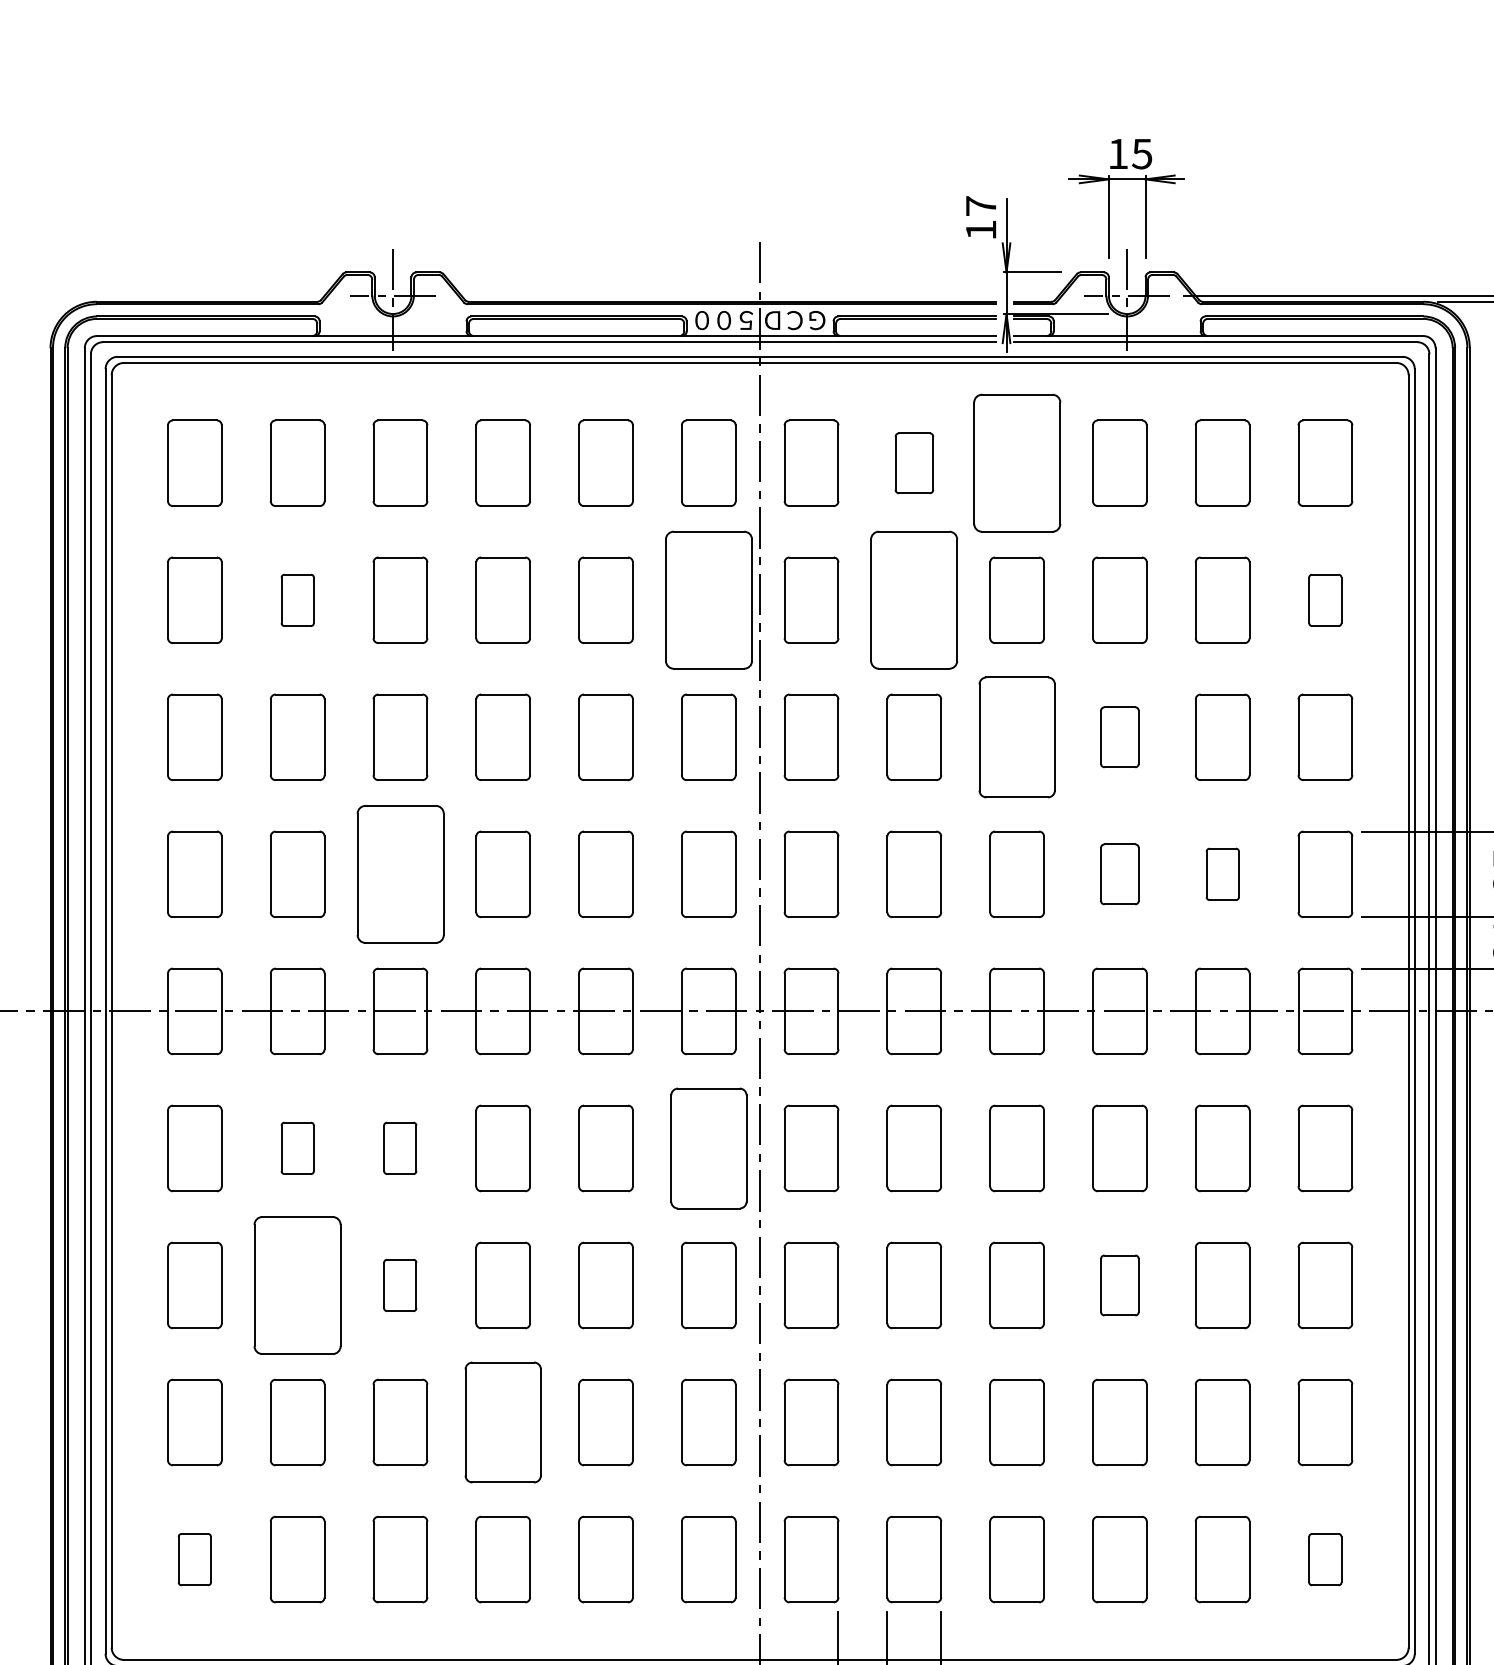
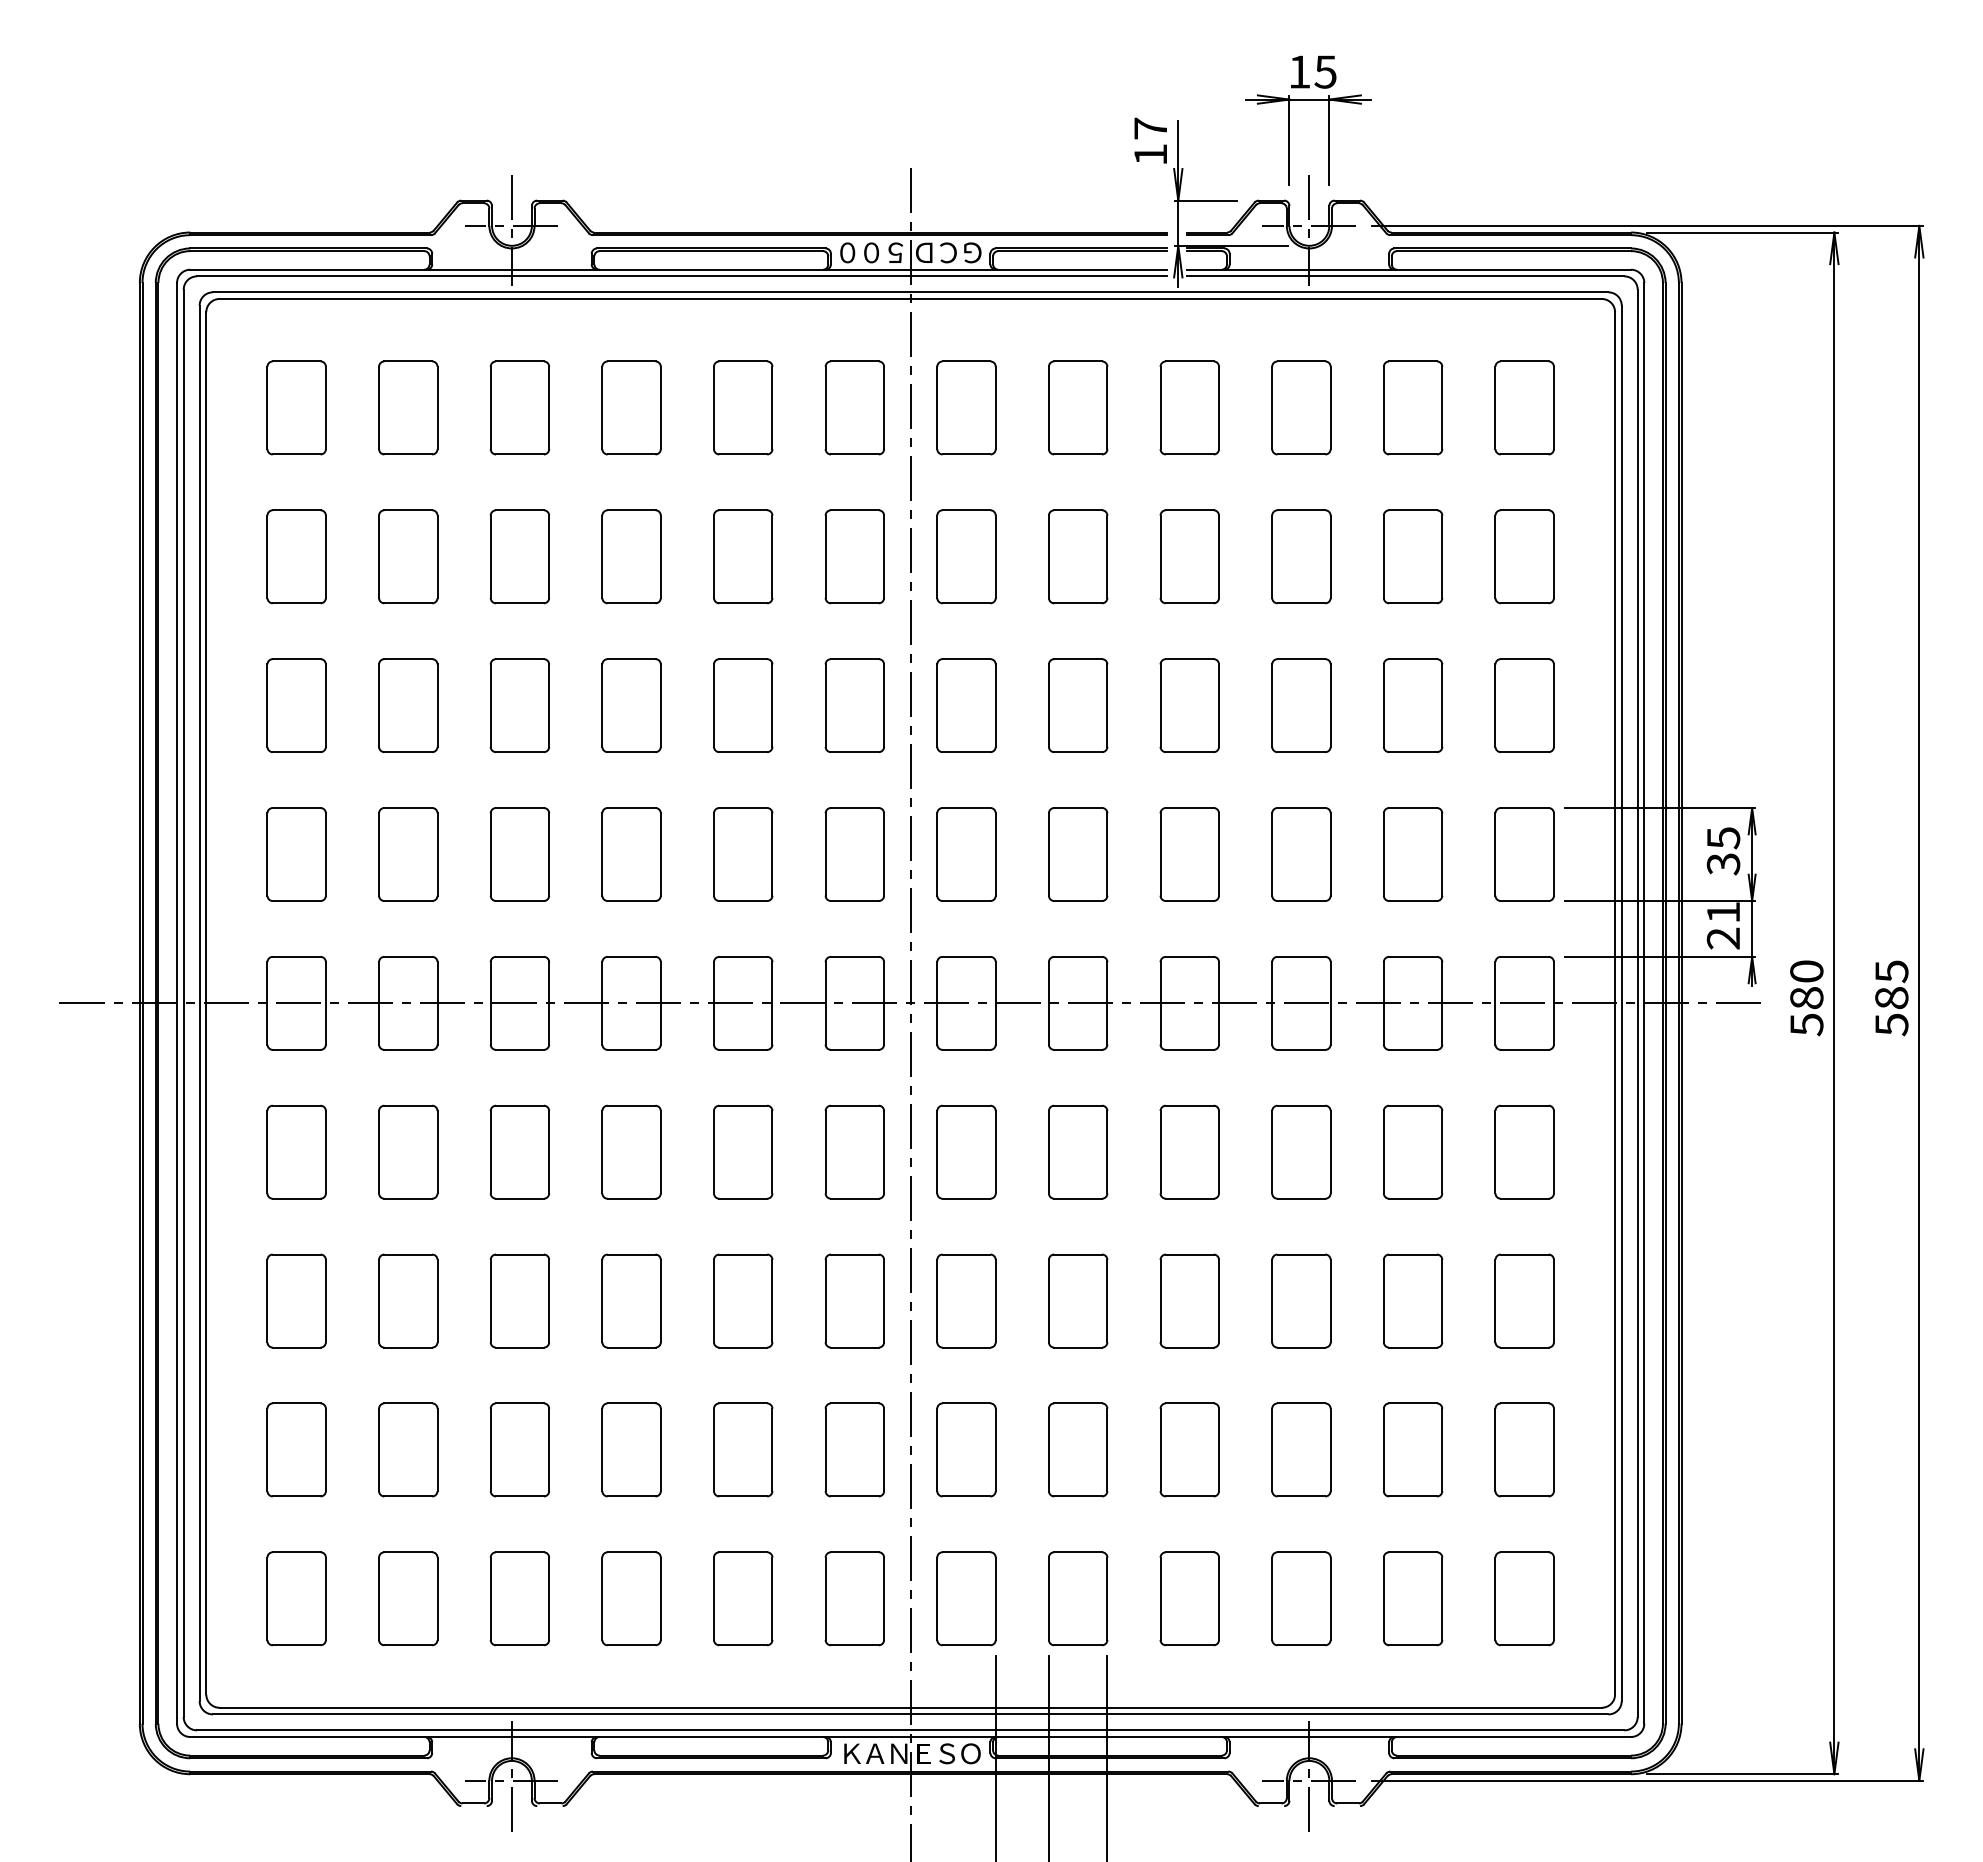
part: (914, 462) -> (1078, 407), size x1.43
part: (1016, 462) -> (1189, 407), size x0.62
part: (297, 600) -> (408, 556), size x1.67
part: (708, 600) -> (854, 556), size x0.62
part: (914, 600) -> (1078, 556), size x0.62
part: (1325, 600) -> (1524, 556), size x1.67
part: (1016, 737) -> (1189, 705), size x0.71
part: (1119, 737) -> (1301, 705), size x1.43
part: (400, 874) -> (519, 854), size x0.62
part: (1119, 874) -> (1301, 854), size x1.43
part: (1223, 874) -> (1413, 854), size x1.67
part: (297, 1147) -> (408, 1151), size x1.67
part: (400, 1147) -> (519, 1151), size x1.67
part: (708, 1147) -> (854, 1151), size x0.71
part: (297, 1284) -> (408, 1300), size x0.62
part: (400, 1284) -> (519, 1300), size x1.67
part: (1119, 1284) -> (1301, 1300), size x1.43
part: (503, 1422) -> (631, 1449), size x0.71
part: (194, 1559) -> (296, 1598), size x1.67
part: (1325, 1559) -> (1524, 1598), size x1.67

